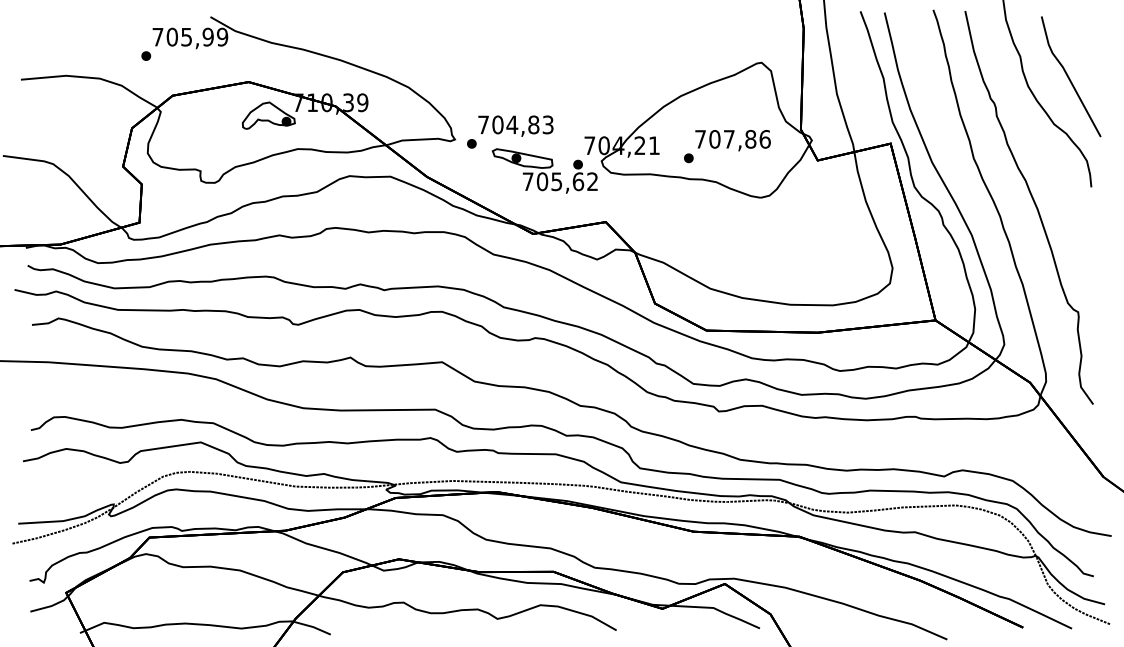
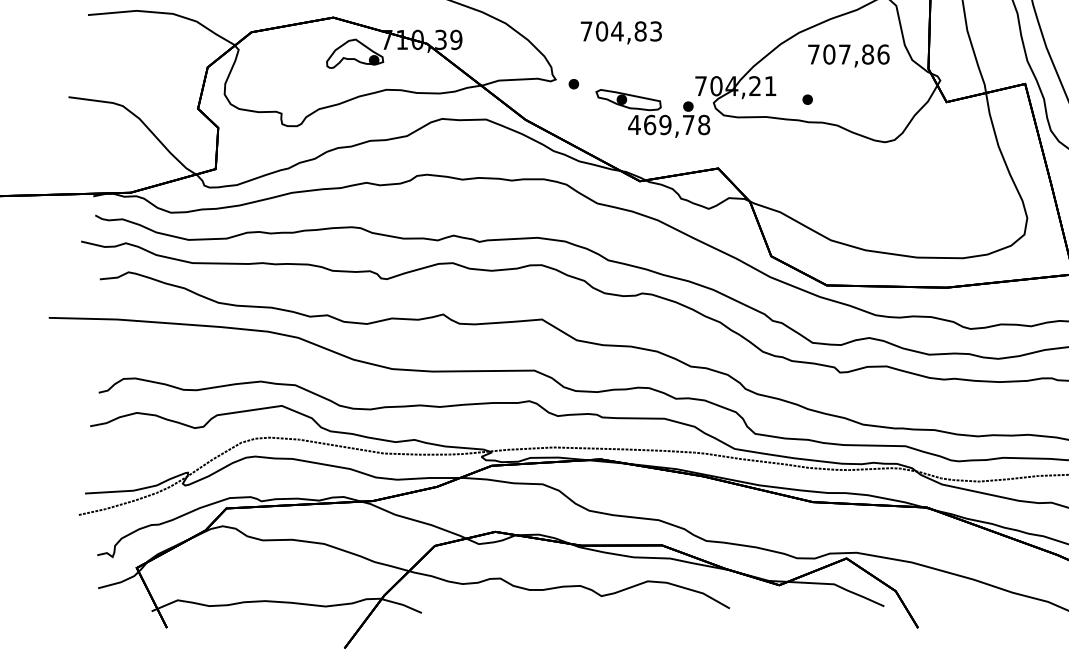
text: (515, 125) -> (620, 32), moved
text: (732, 140) -> (848, 55), moved
text: (560, 181) -> (669, 124), 705,62 -> 469,78

